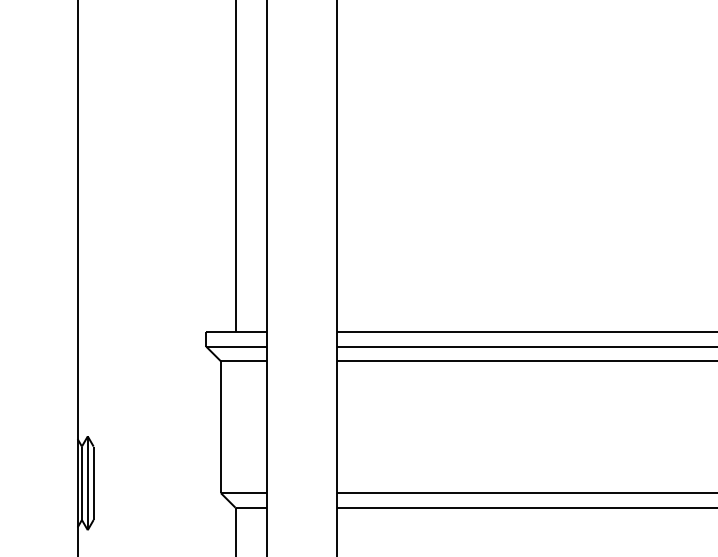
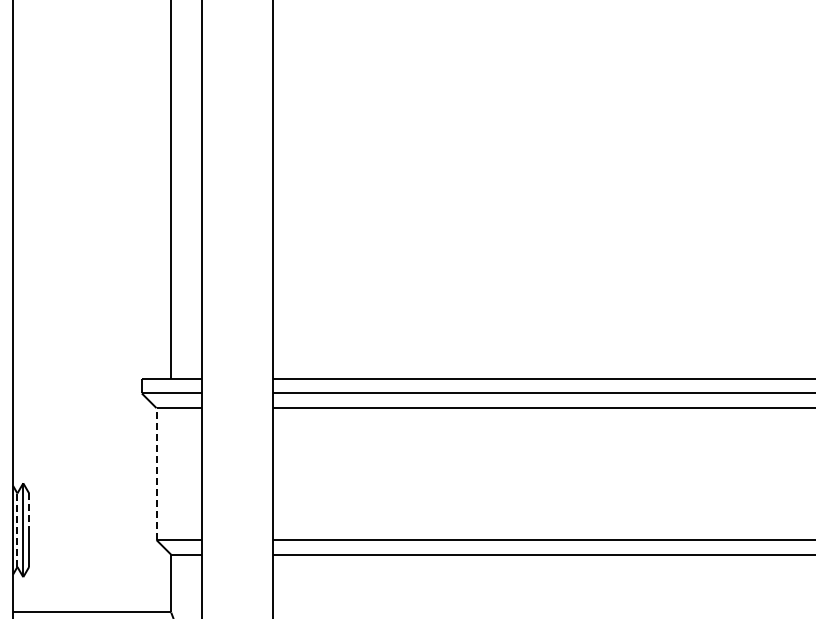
line: (220, 427) -> (156, 474), solid -> dashed
line: (93, 465) -> (29, 512), solid -> dashed
line: (81, 483) -> (17, 530), solid -> dashed

